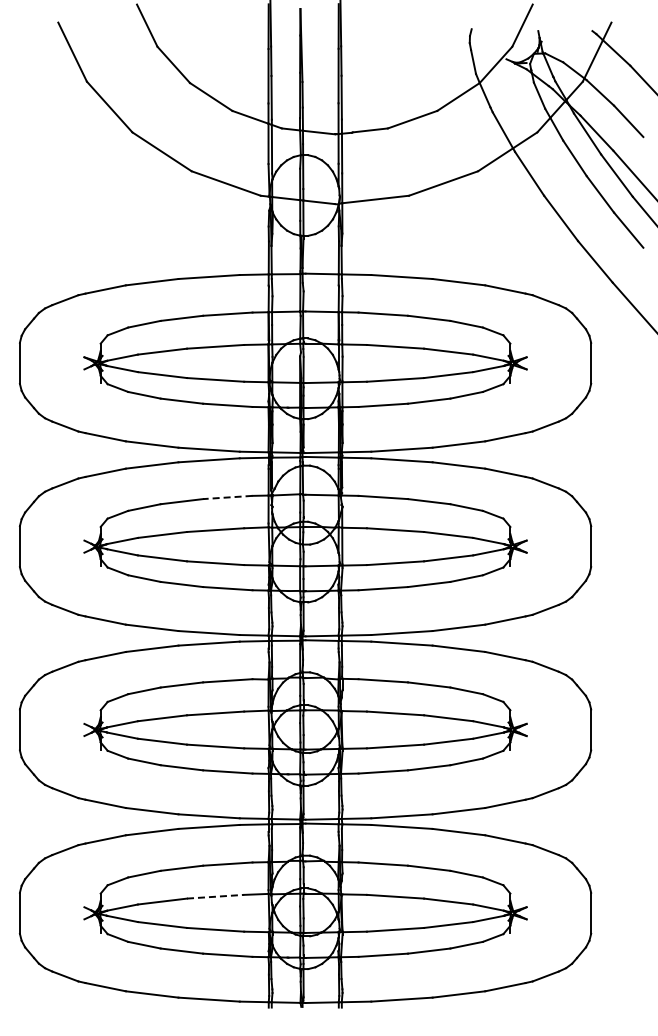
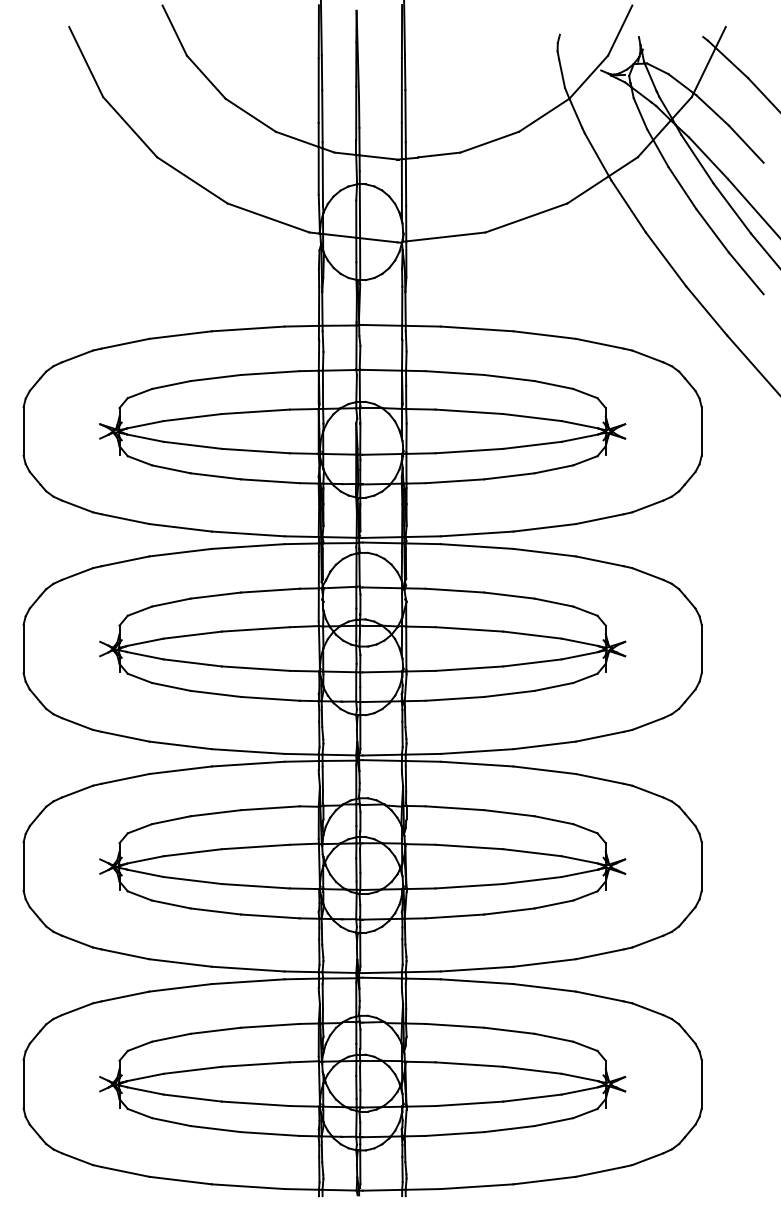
line: (227, 497) -> (270, 590), dashed -> solid
line: (215, 896) -> (255, 1064), dashed -> solid

